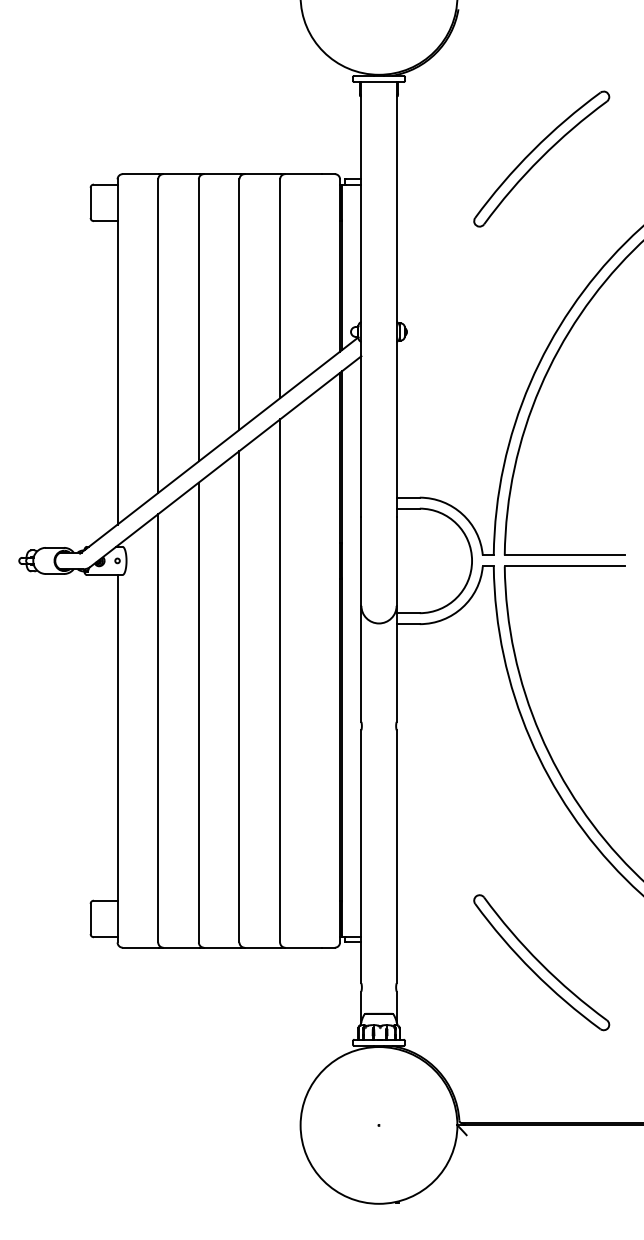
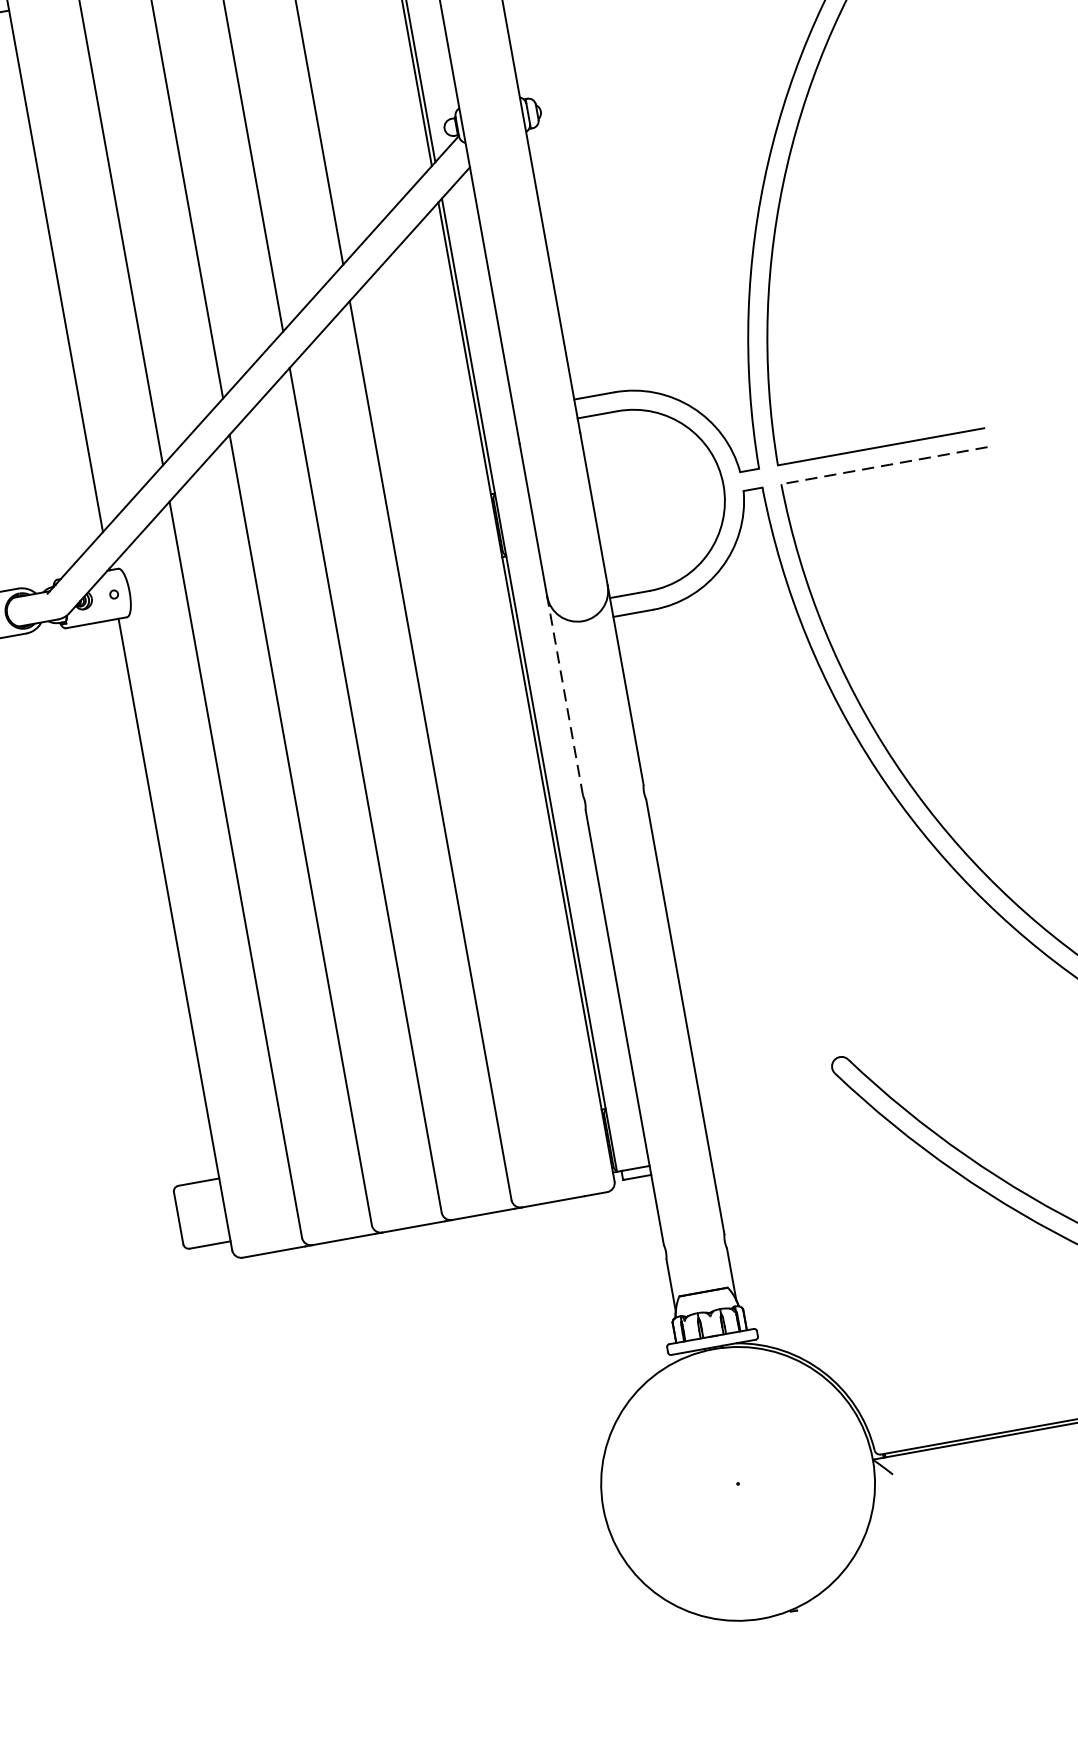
line: (564, 566) -> (884, 465), solid -> dashed
line: (361, 663) -> (565, 695), solid -> dashed

